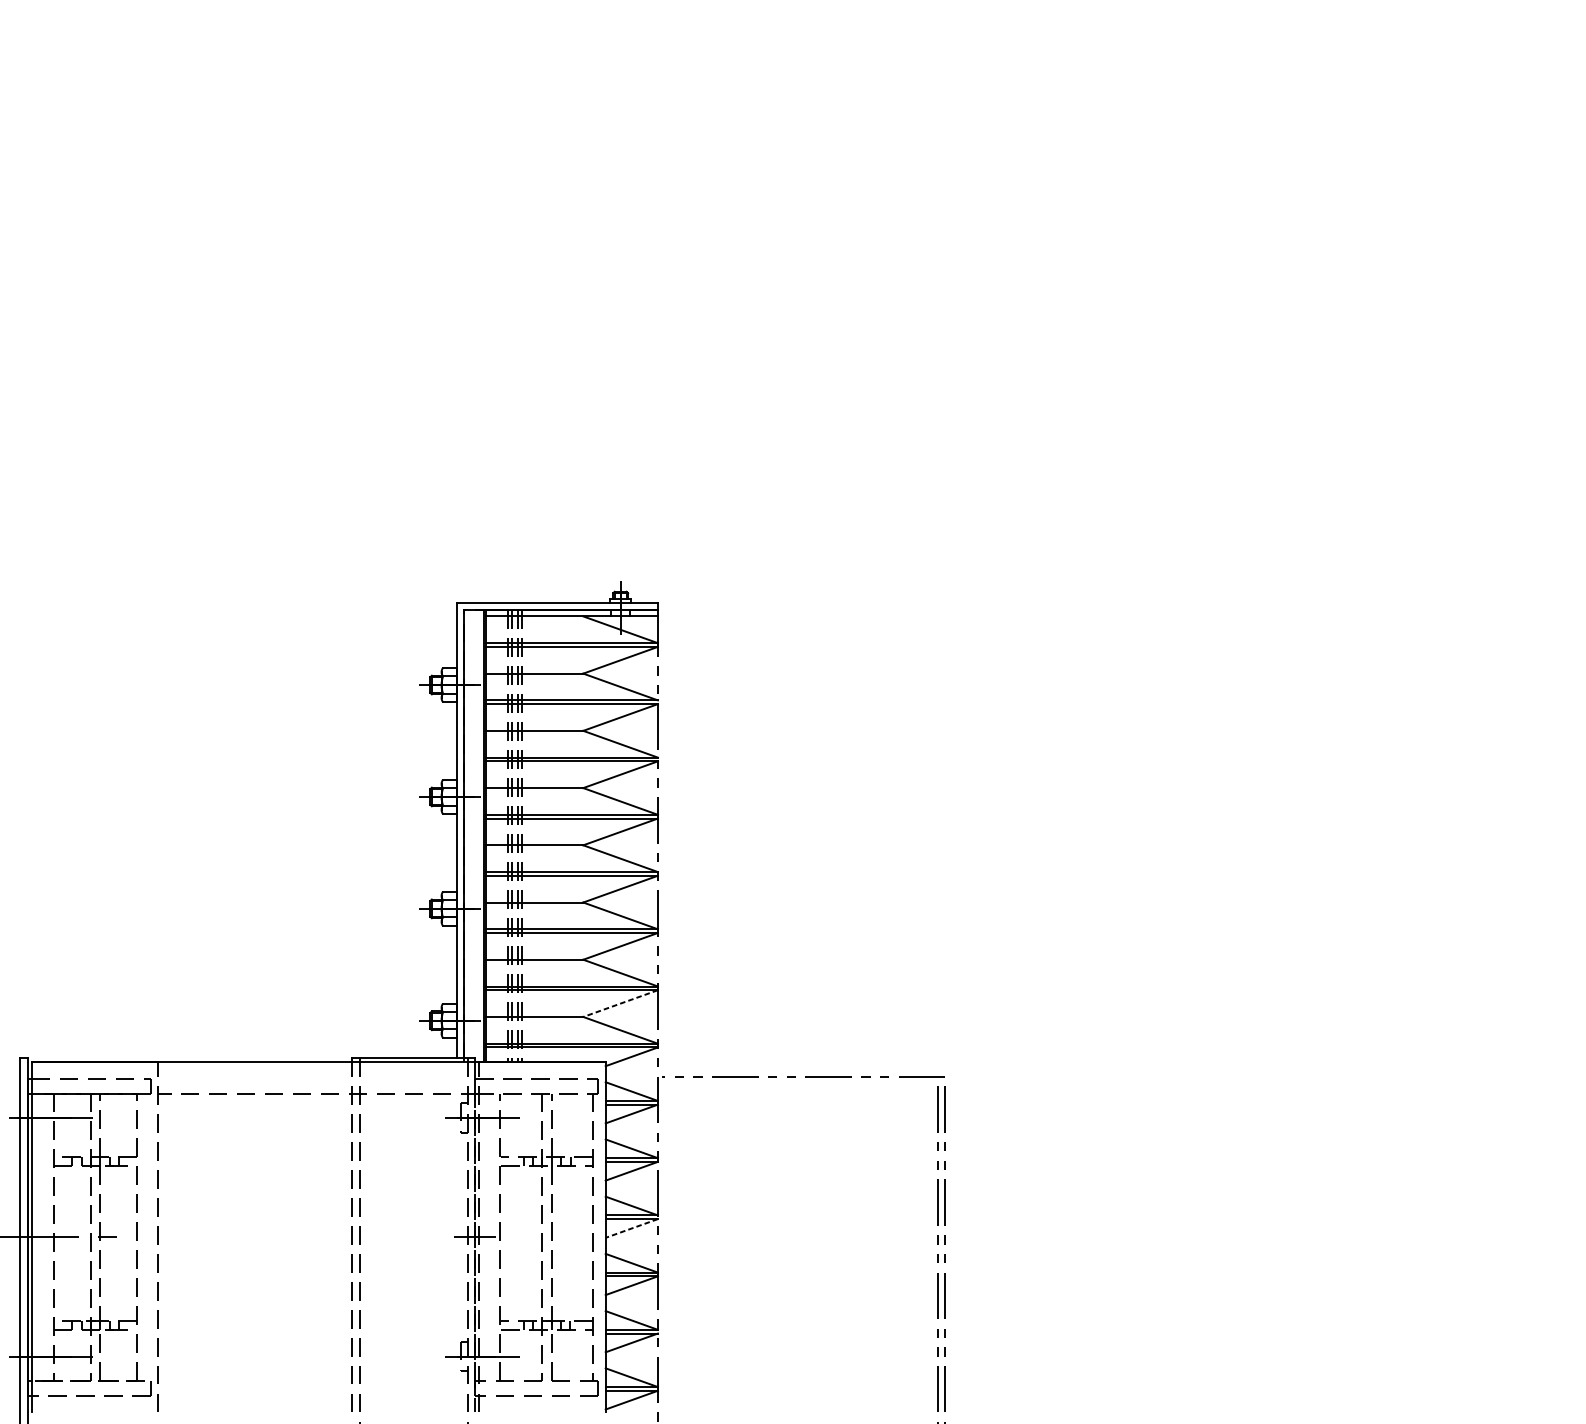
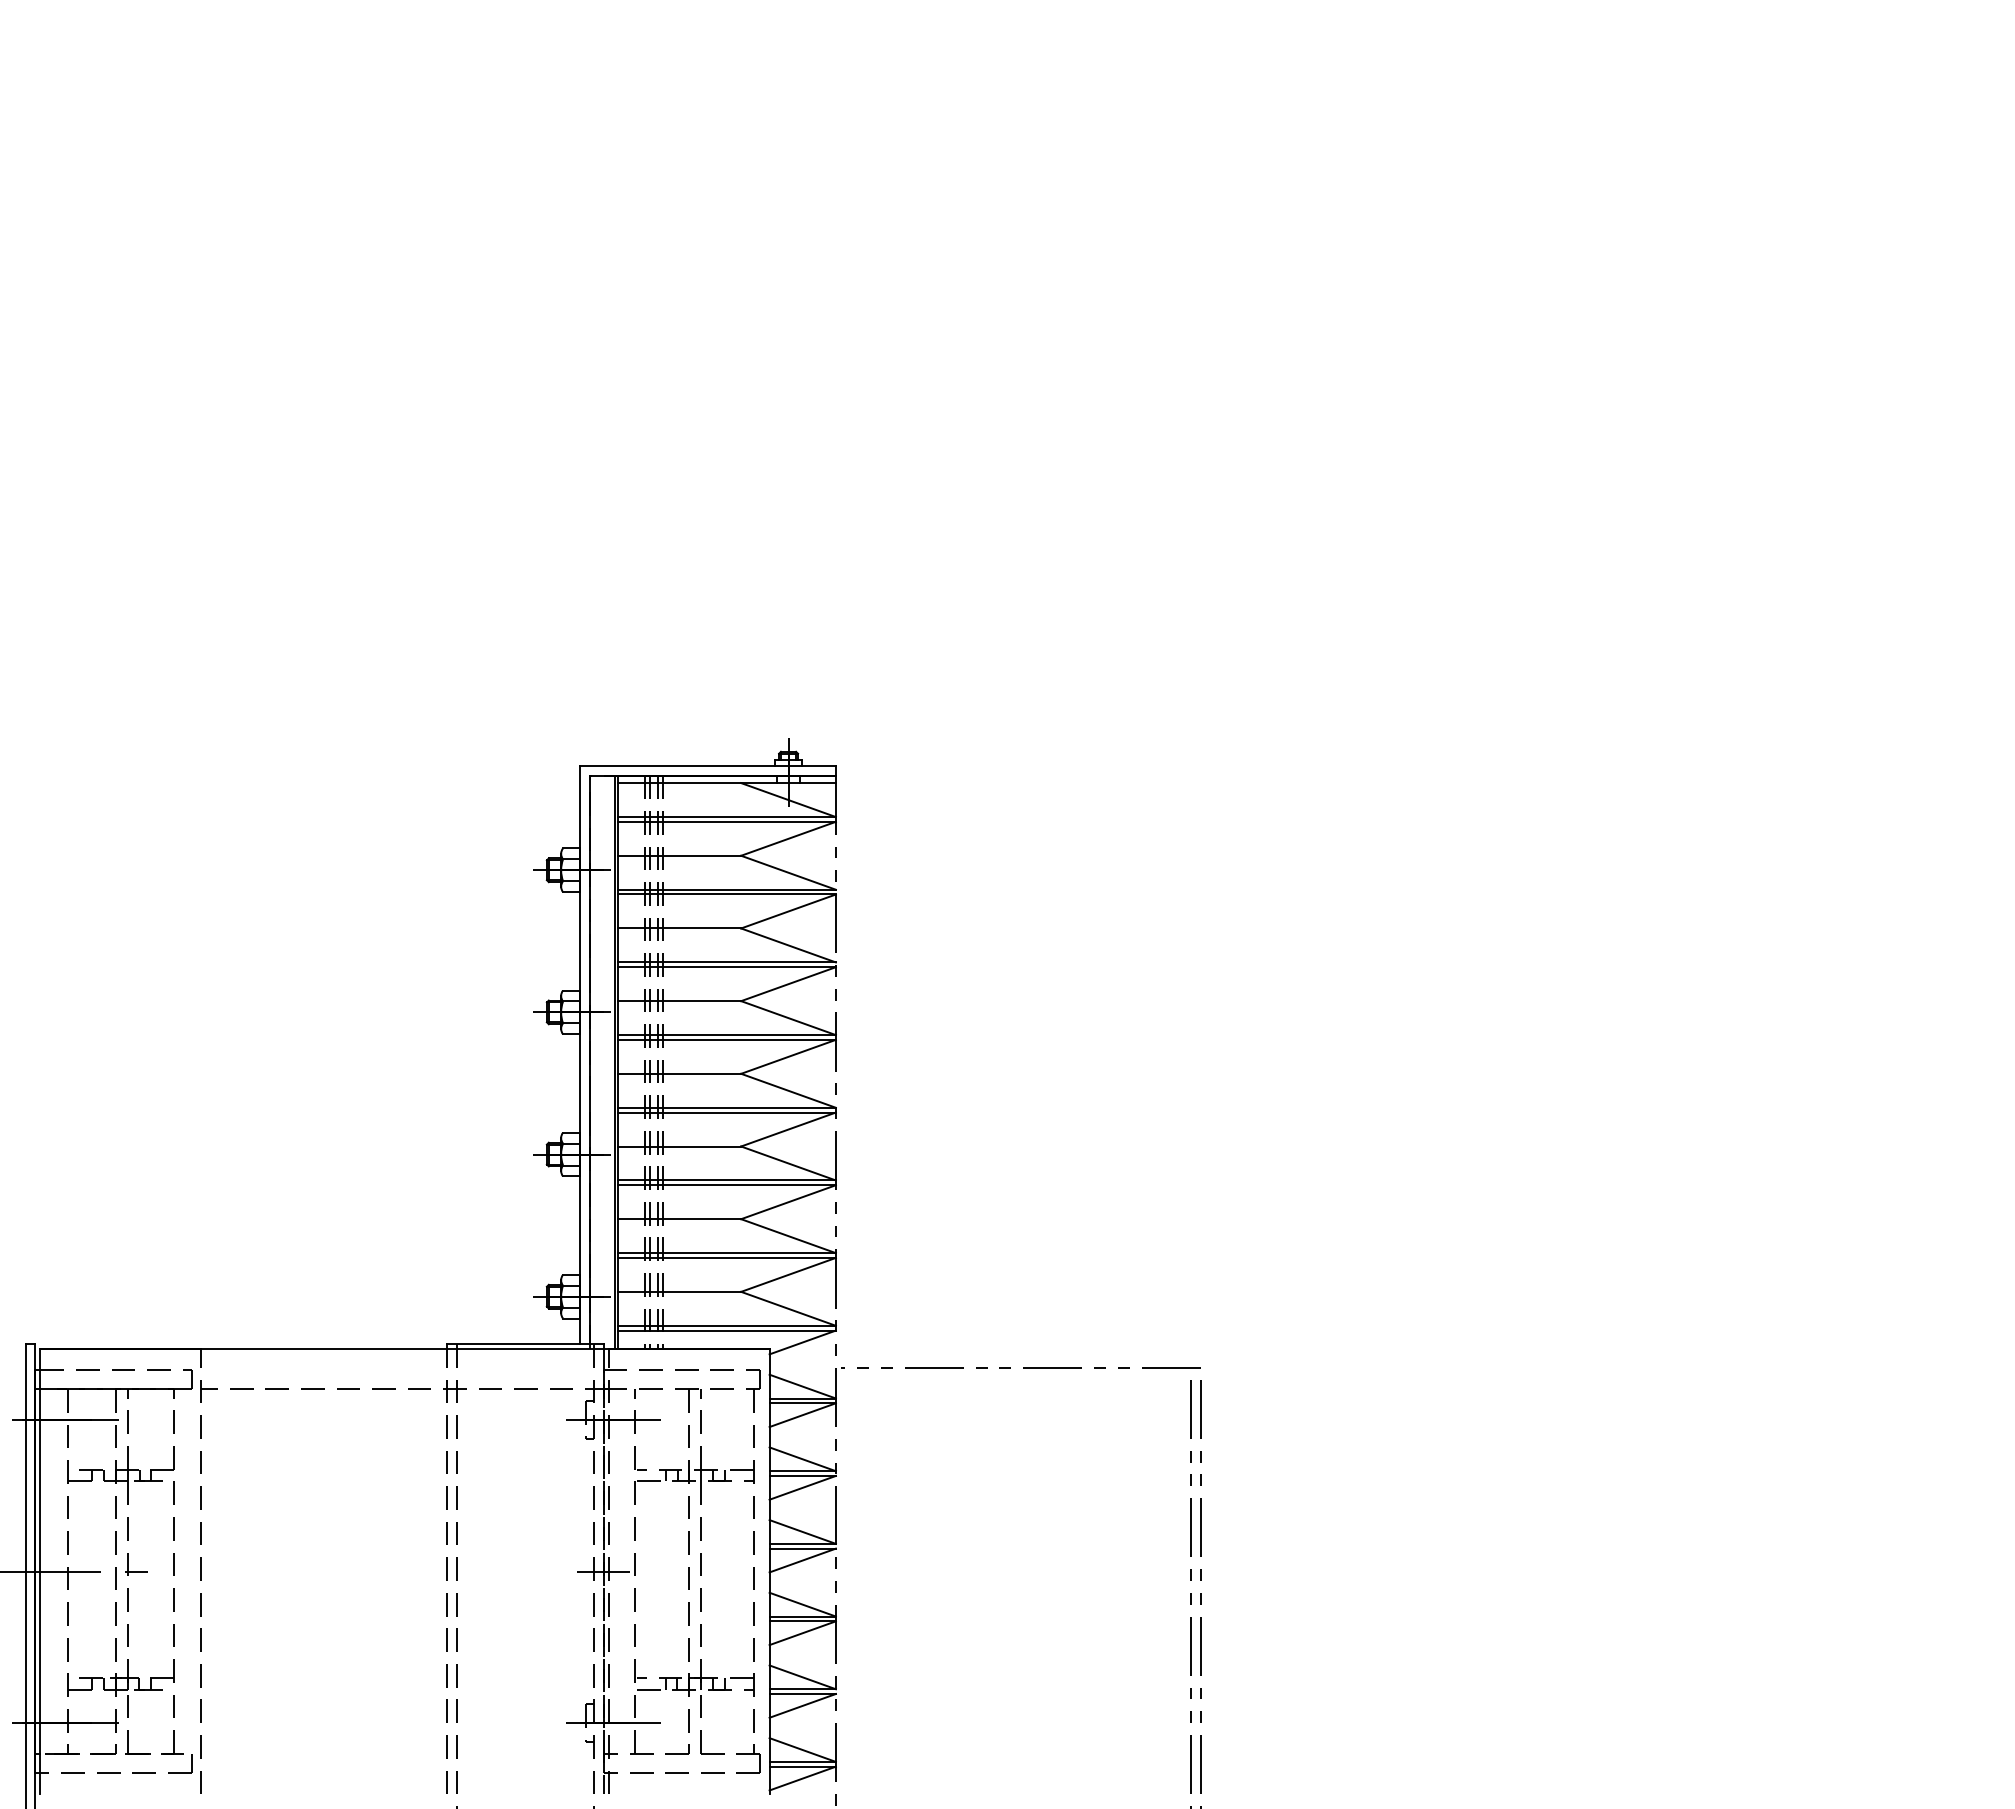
line: (620, 1004) -> (788, 1275), dashed -> solid
line: (631, 1228) -> (802, 1560), dashed -> solid

